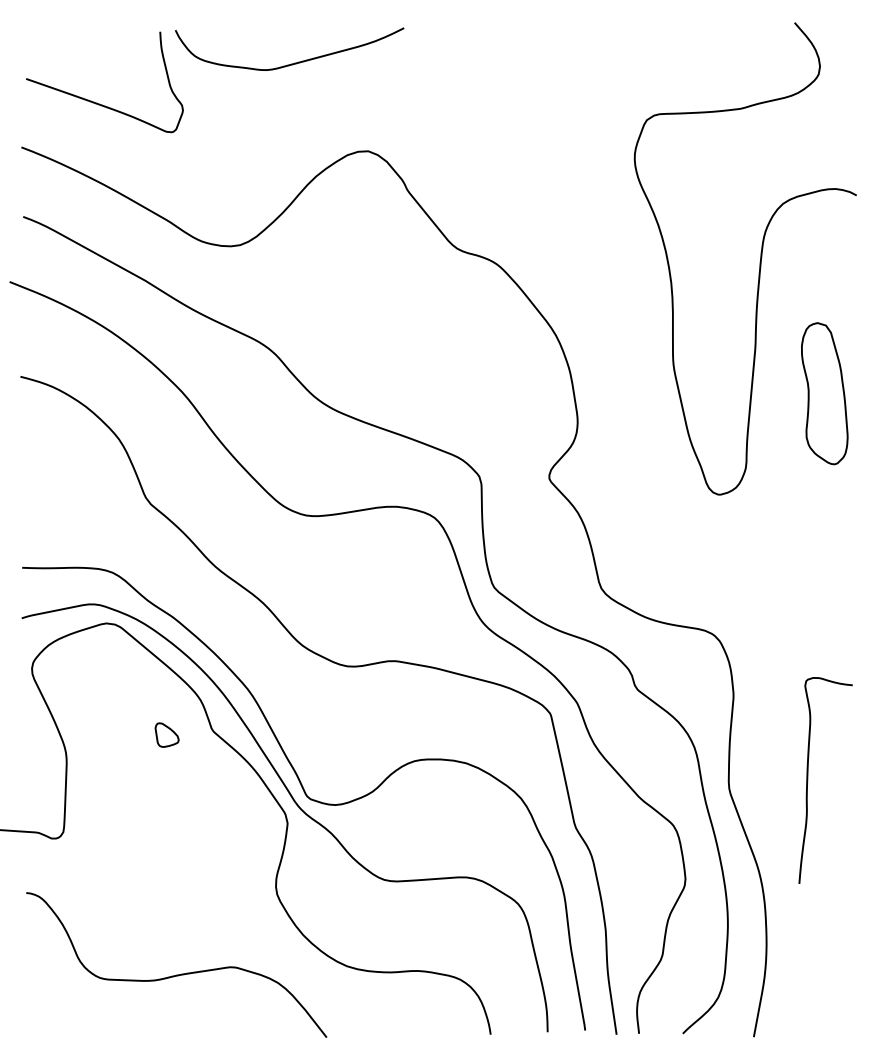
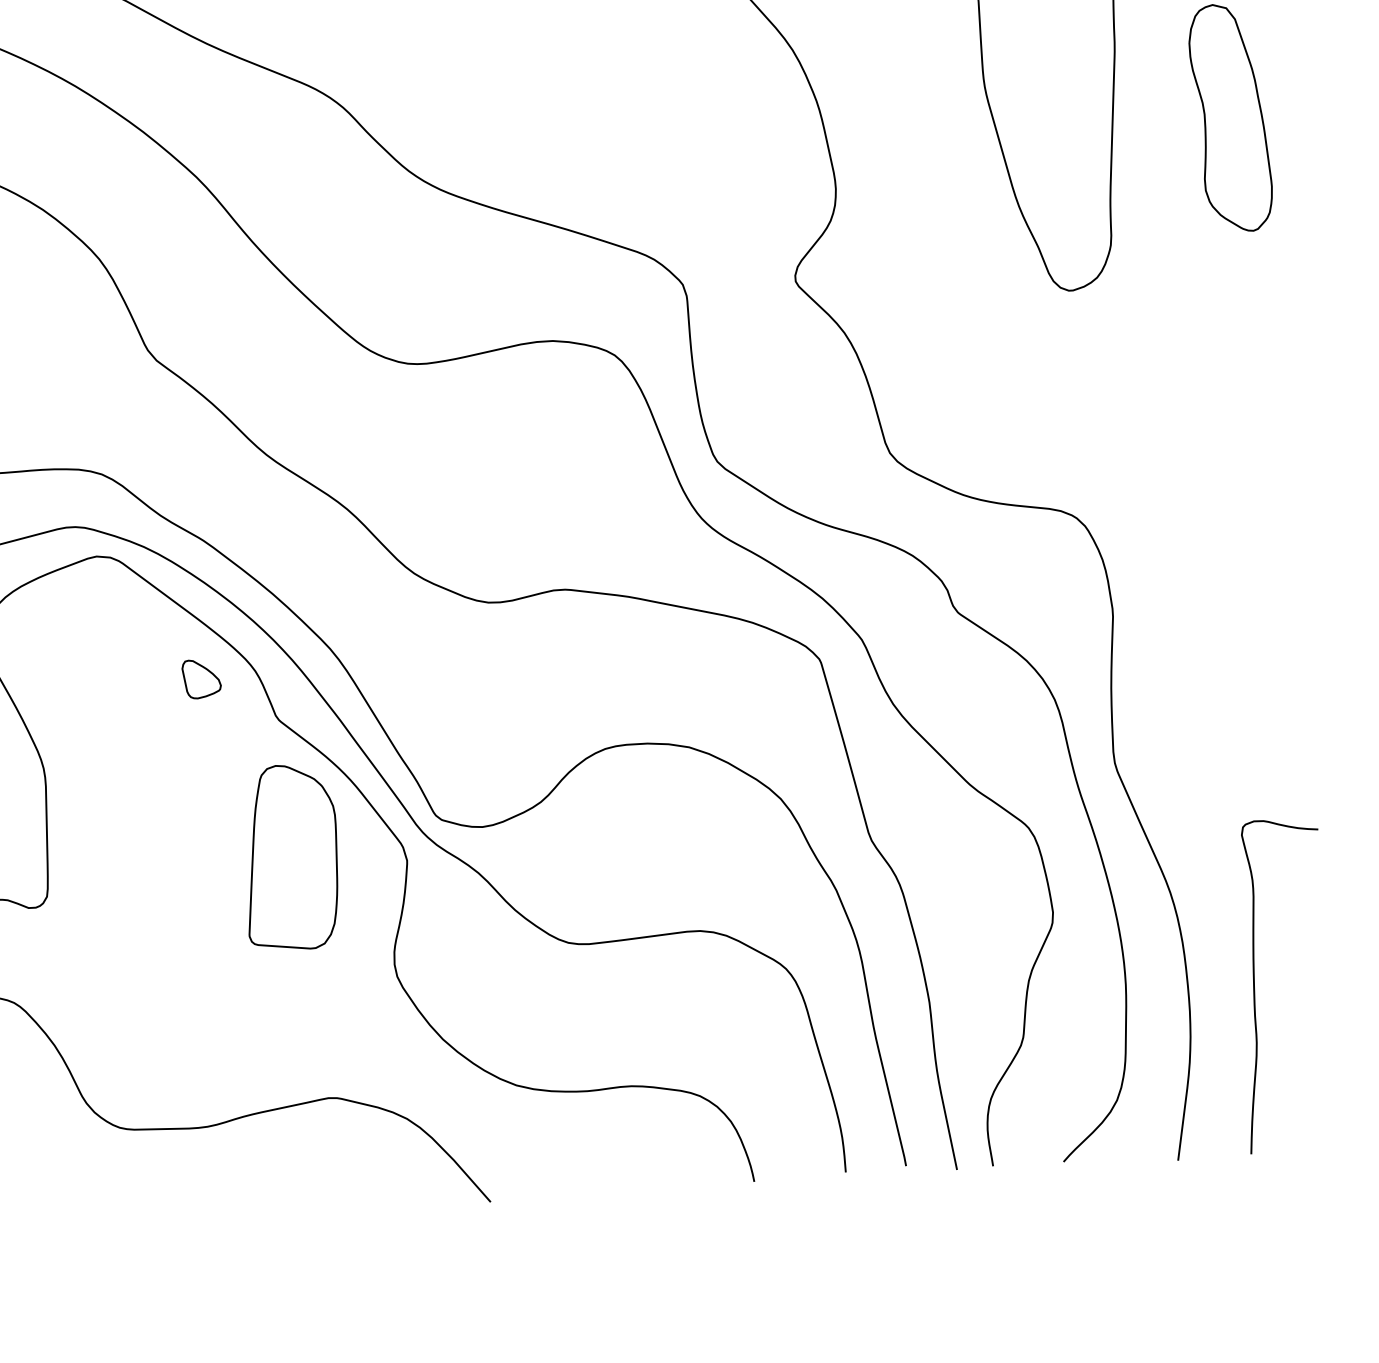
part: (166, 734) -> (200, 678), moved
curve: (808, 780) -> (1256, 986), moved
part: (215, 816) -> (290, 856), added

